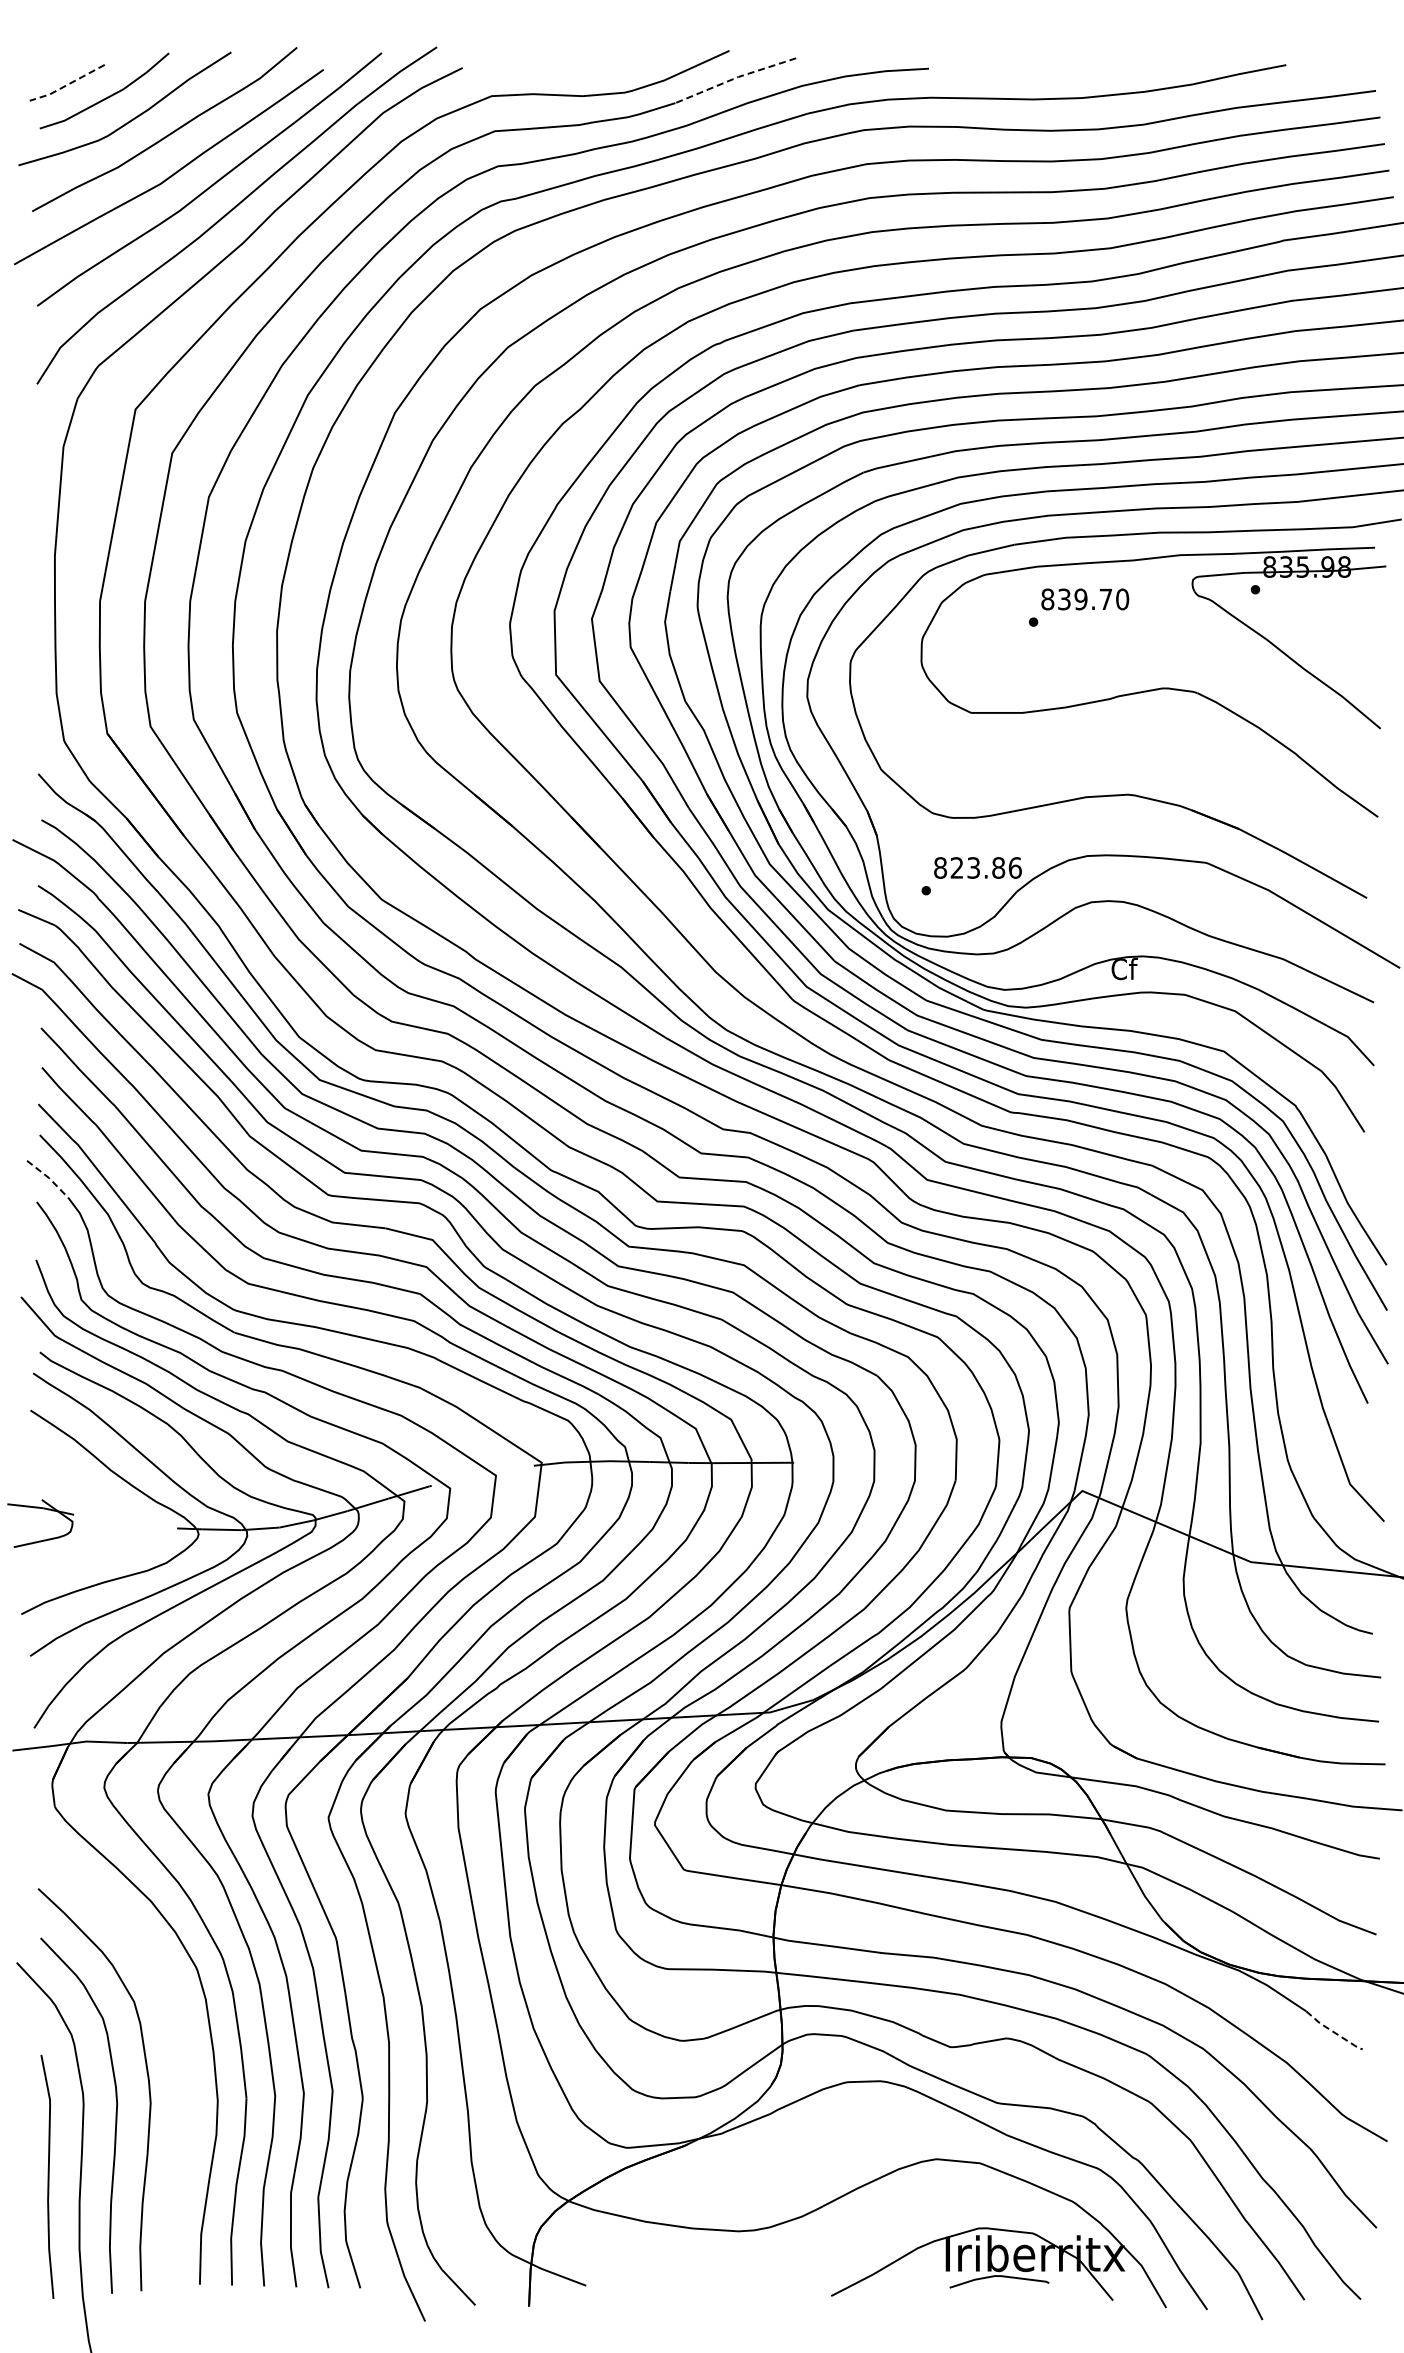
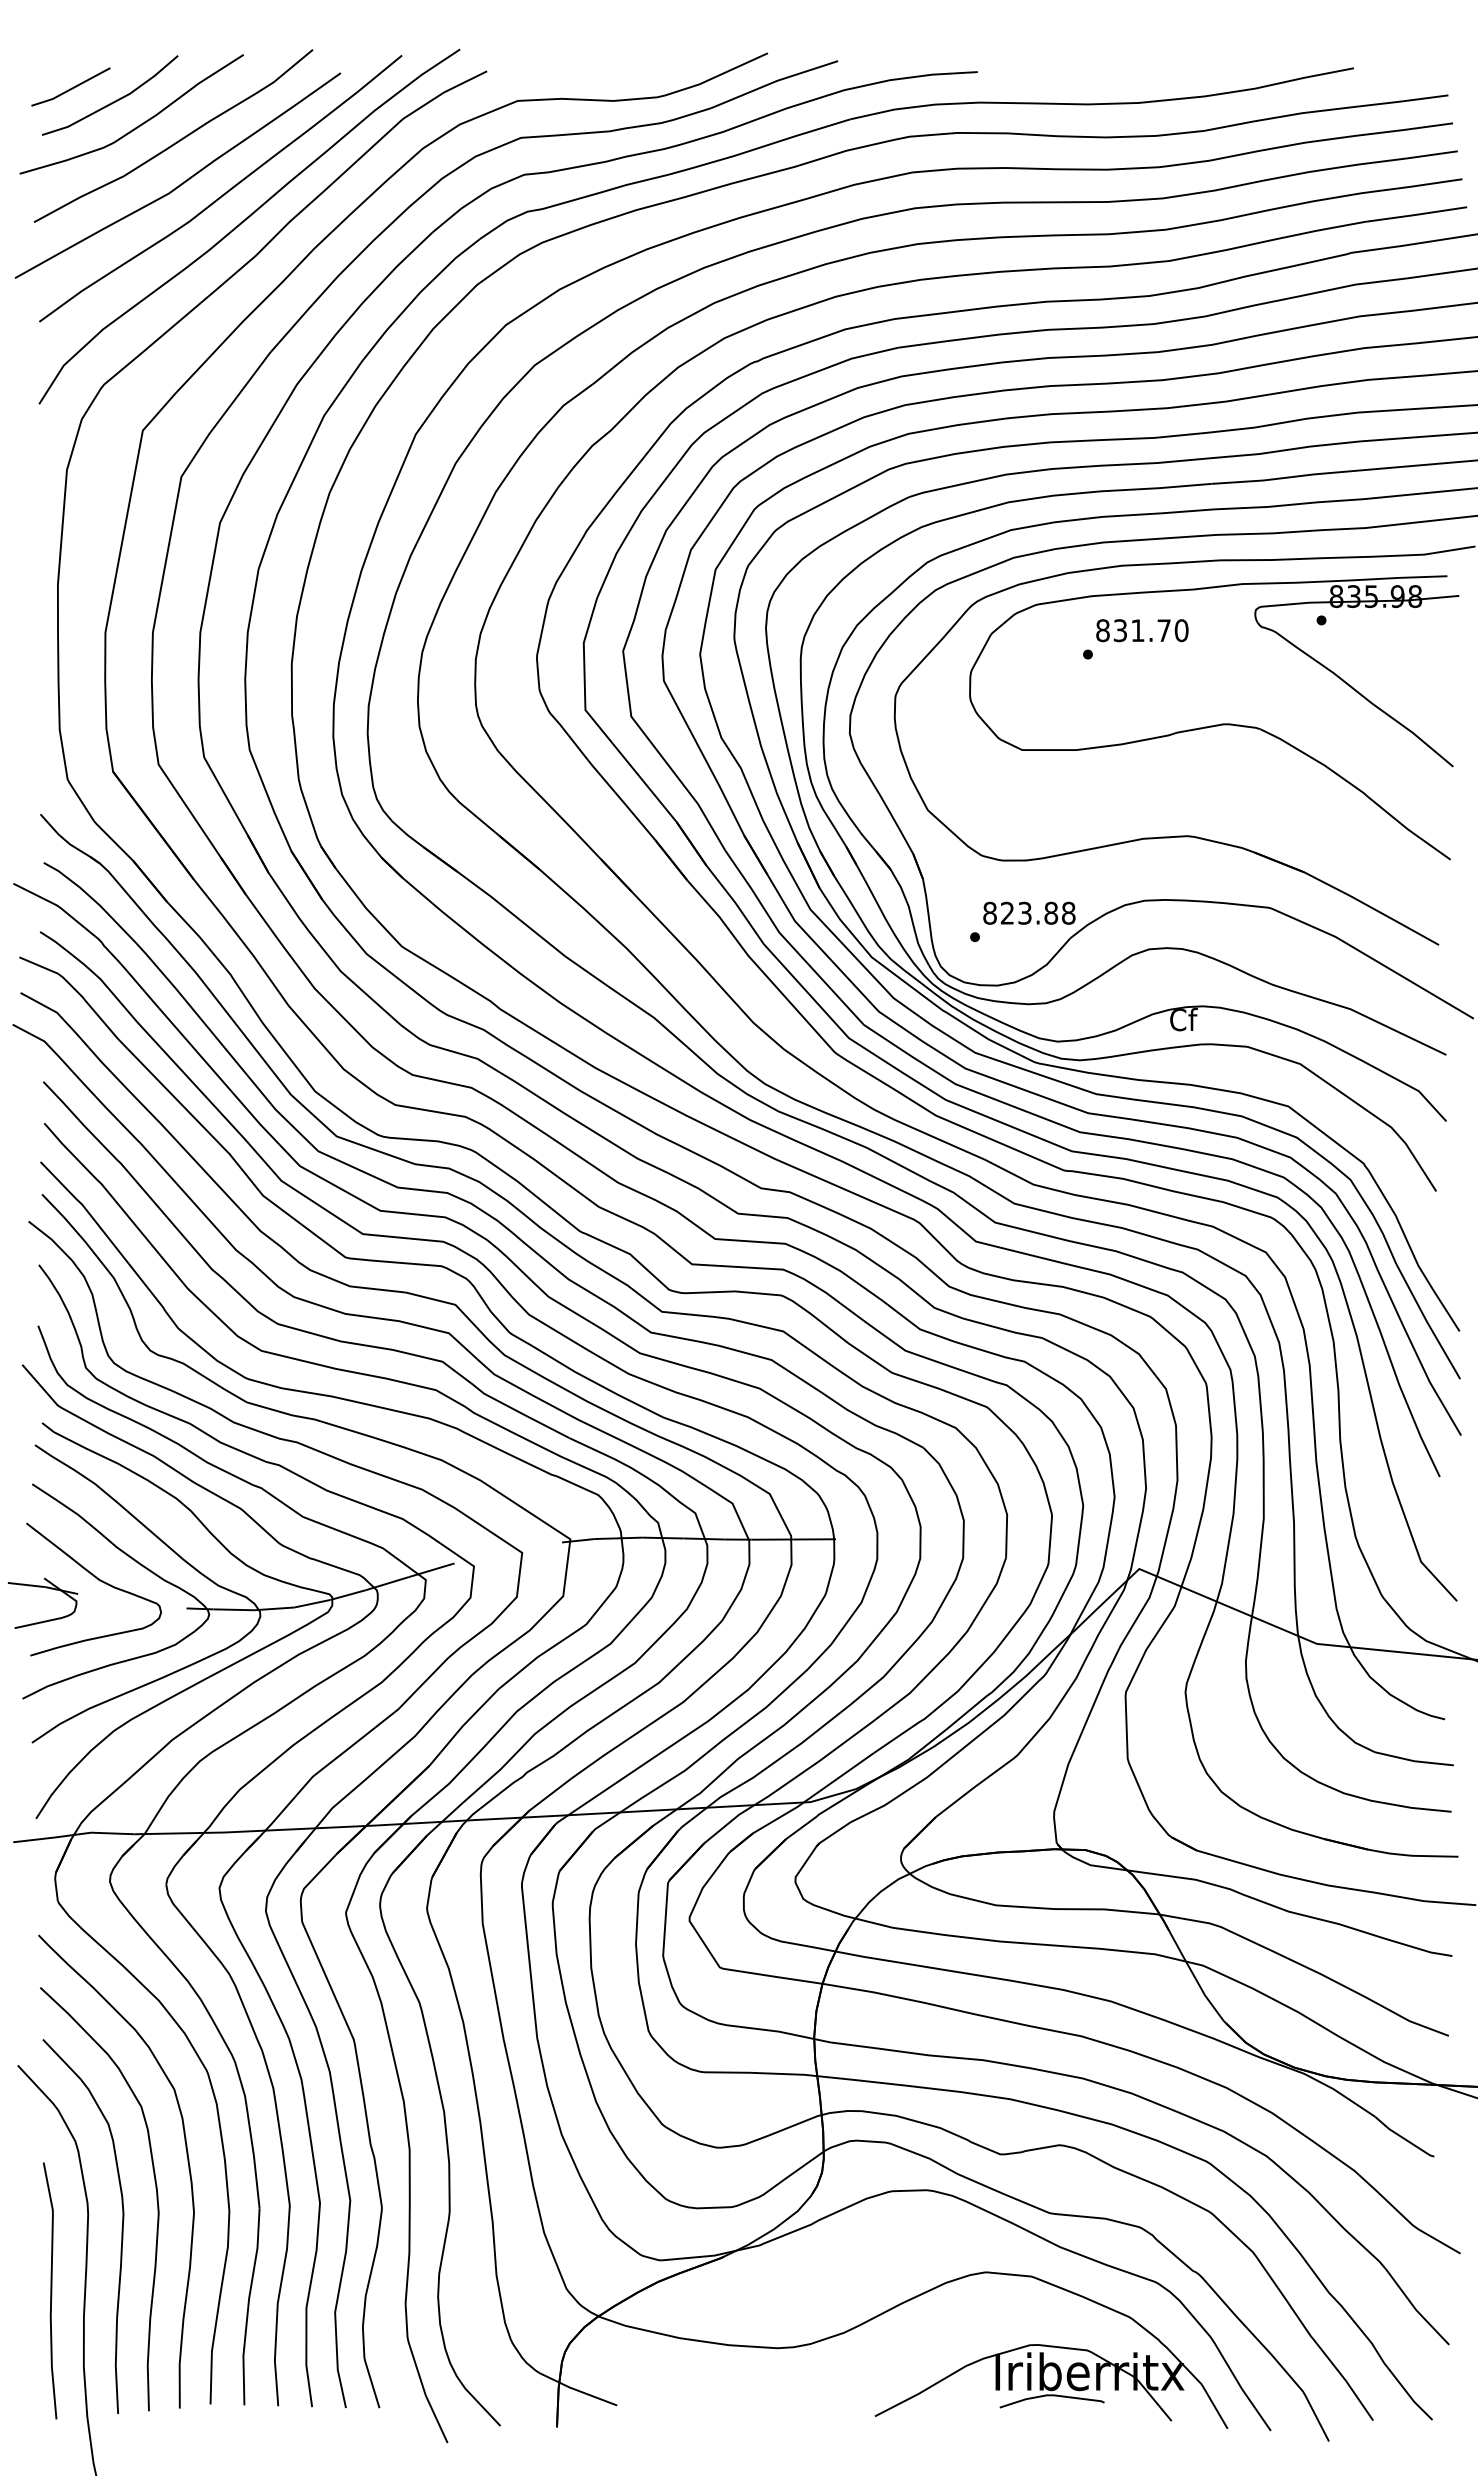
line: (734, 78) -> (773, 82), dashed -> solid
line: (67, 85) -> (71, 89), dashed -> solid
text: (1080, 599) -> (1137, 630), 839.70 -> 831.70
text: (1014, 867) -> (1067, 912), 823.86 -> 823.88
line: (48, 1177) -> (51, 1239), dashed -> solid
curve: (92, 1501) -> (97, 1580), added
line: (1333, 2032) -> (1403, 2138), dashed -> solid
curve: (177, 2051) -> (186, 2158), added

